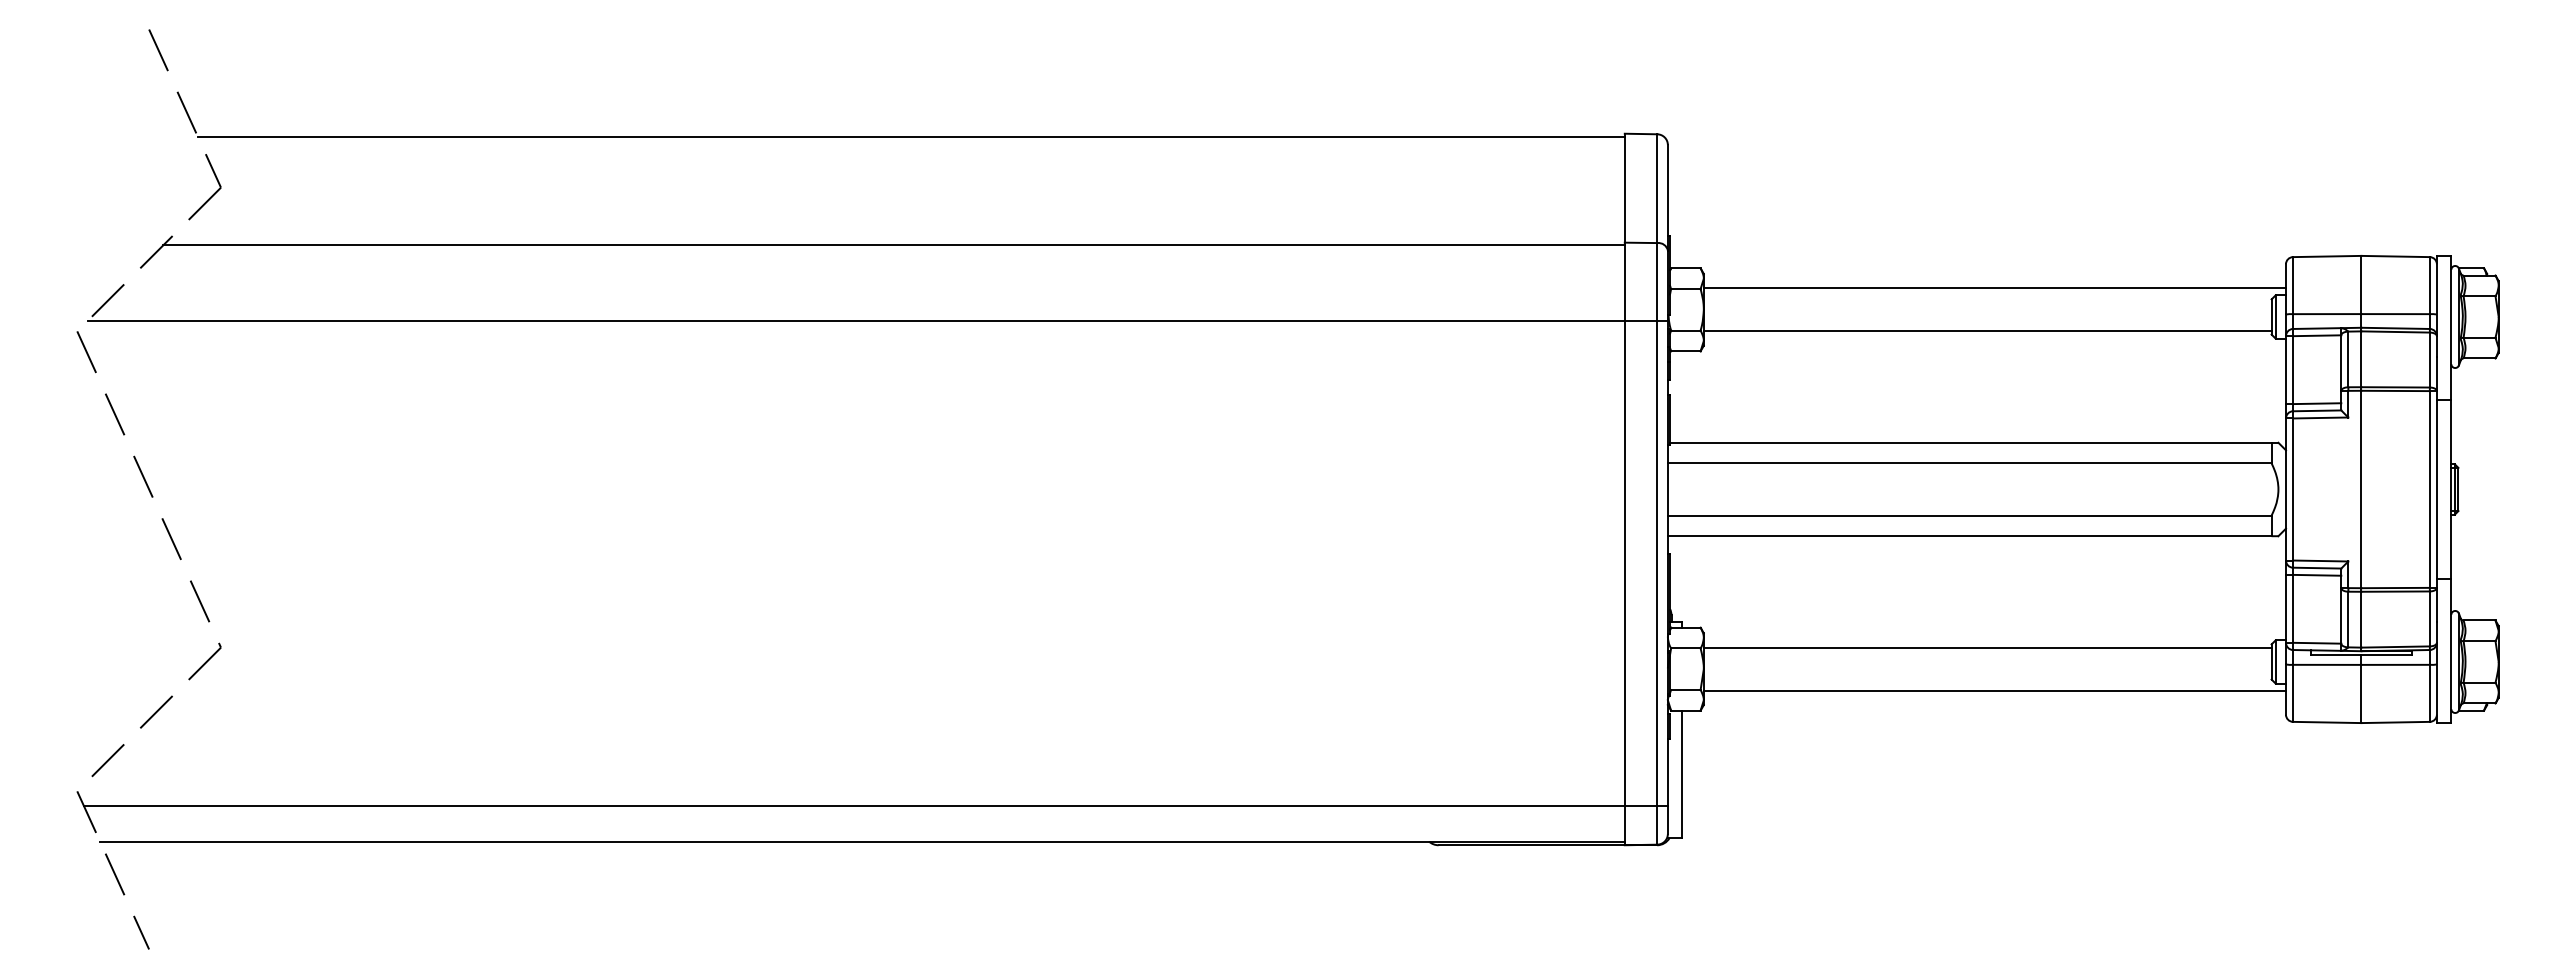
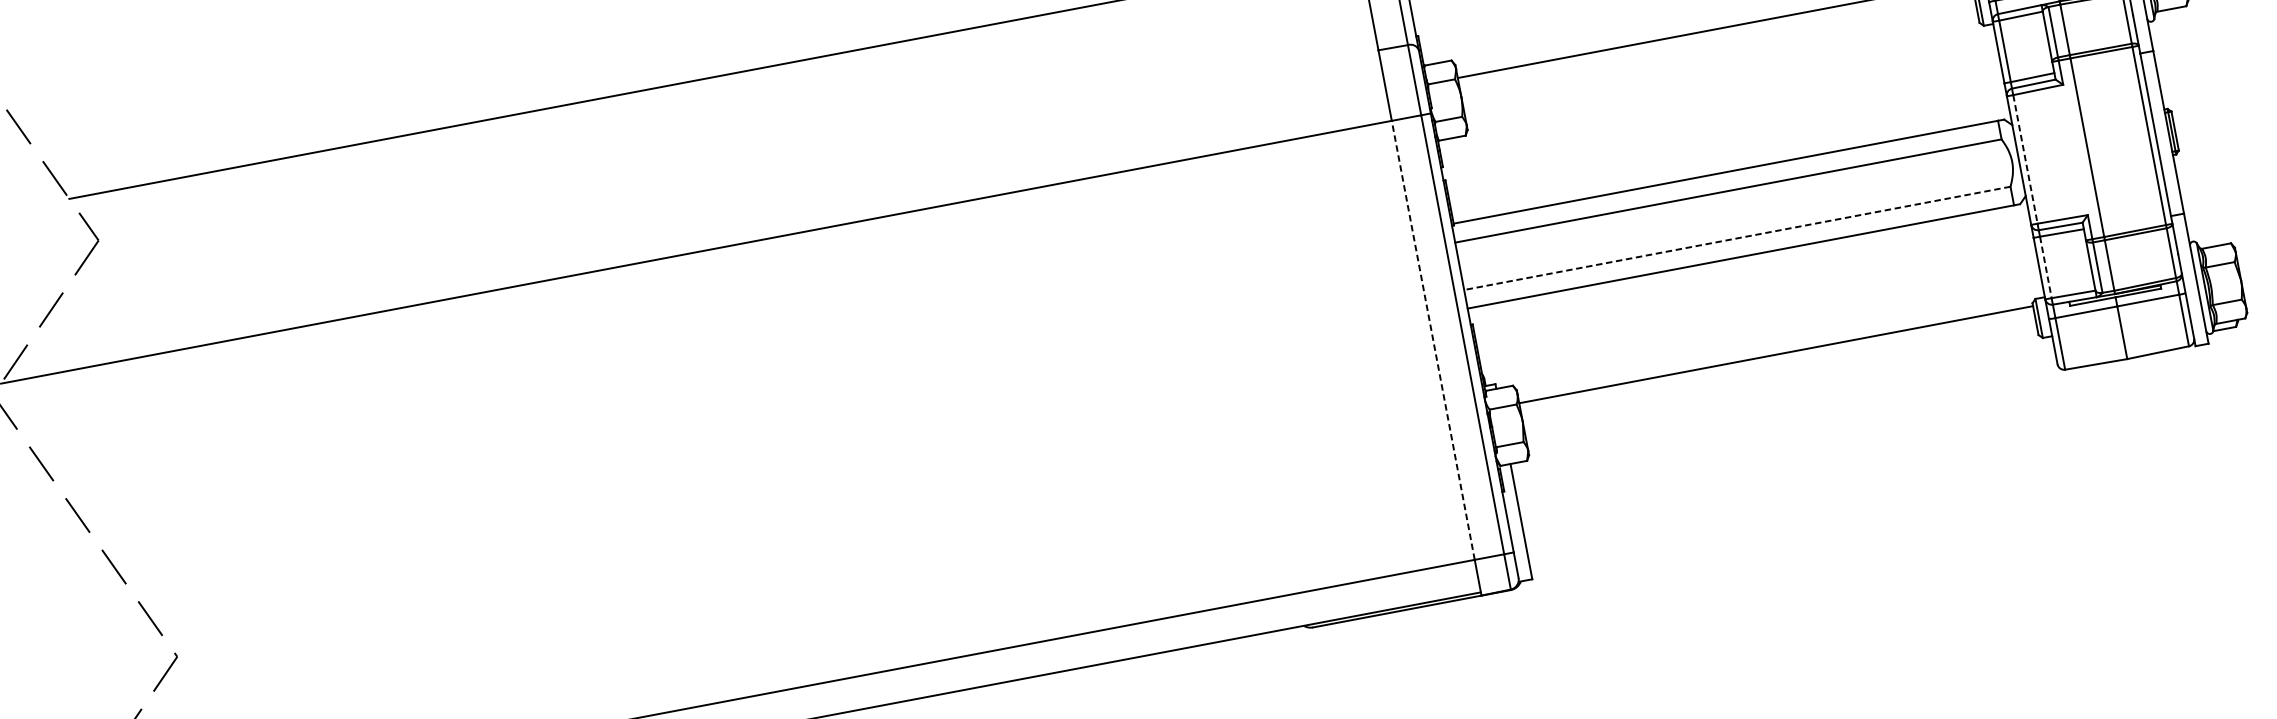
line: (893, 245) -> (717, 177), removed
line: (1987, 331) -> (1721, 68), removed
line: (2293, 489) -> (2025, 159), solid -> dashed
line: (1969, 515) -> (1737, 238), solid -> dashed
line: (1624, 563) -> (1433, 340), solid -> dashed
line: (2293, 608) -> (2046, 267), solid -> dashed
line: (1994, 690) -> (1789, 392), removed

